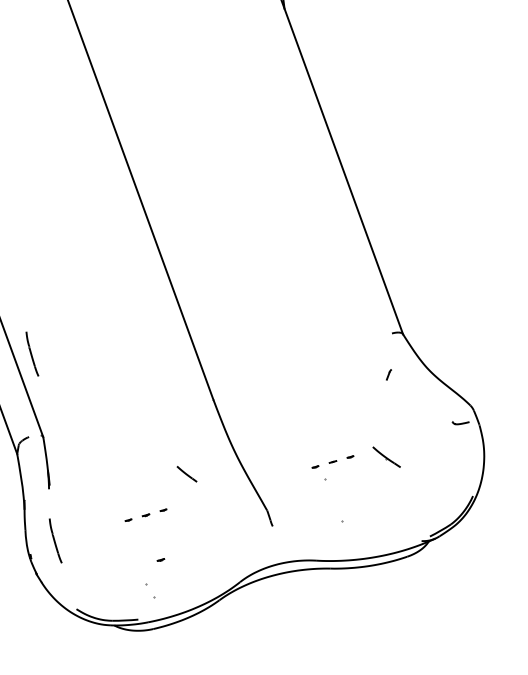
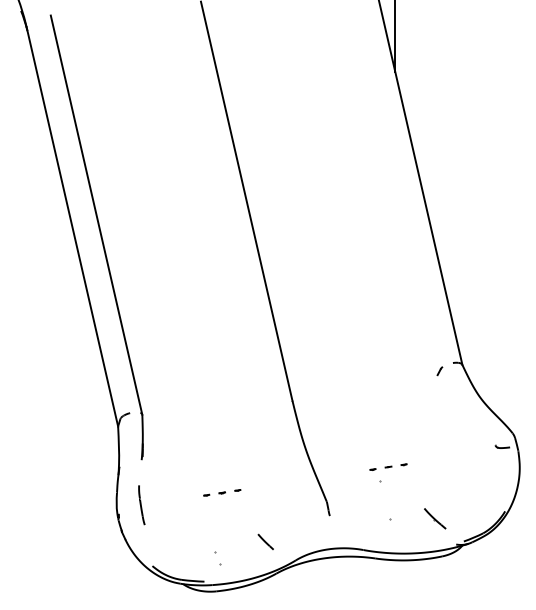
line: (32, 354) -> (141, 342), removed
part: (388, 375) -> (439, 371), moved
line: (387, 456) -> (435, 518), moved
line: (186, 473) -> (265, 541), moved
part: (160, 559) -> (229, 532), removed

